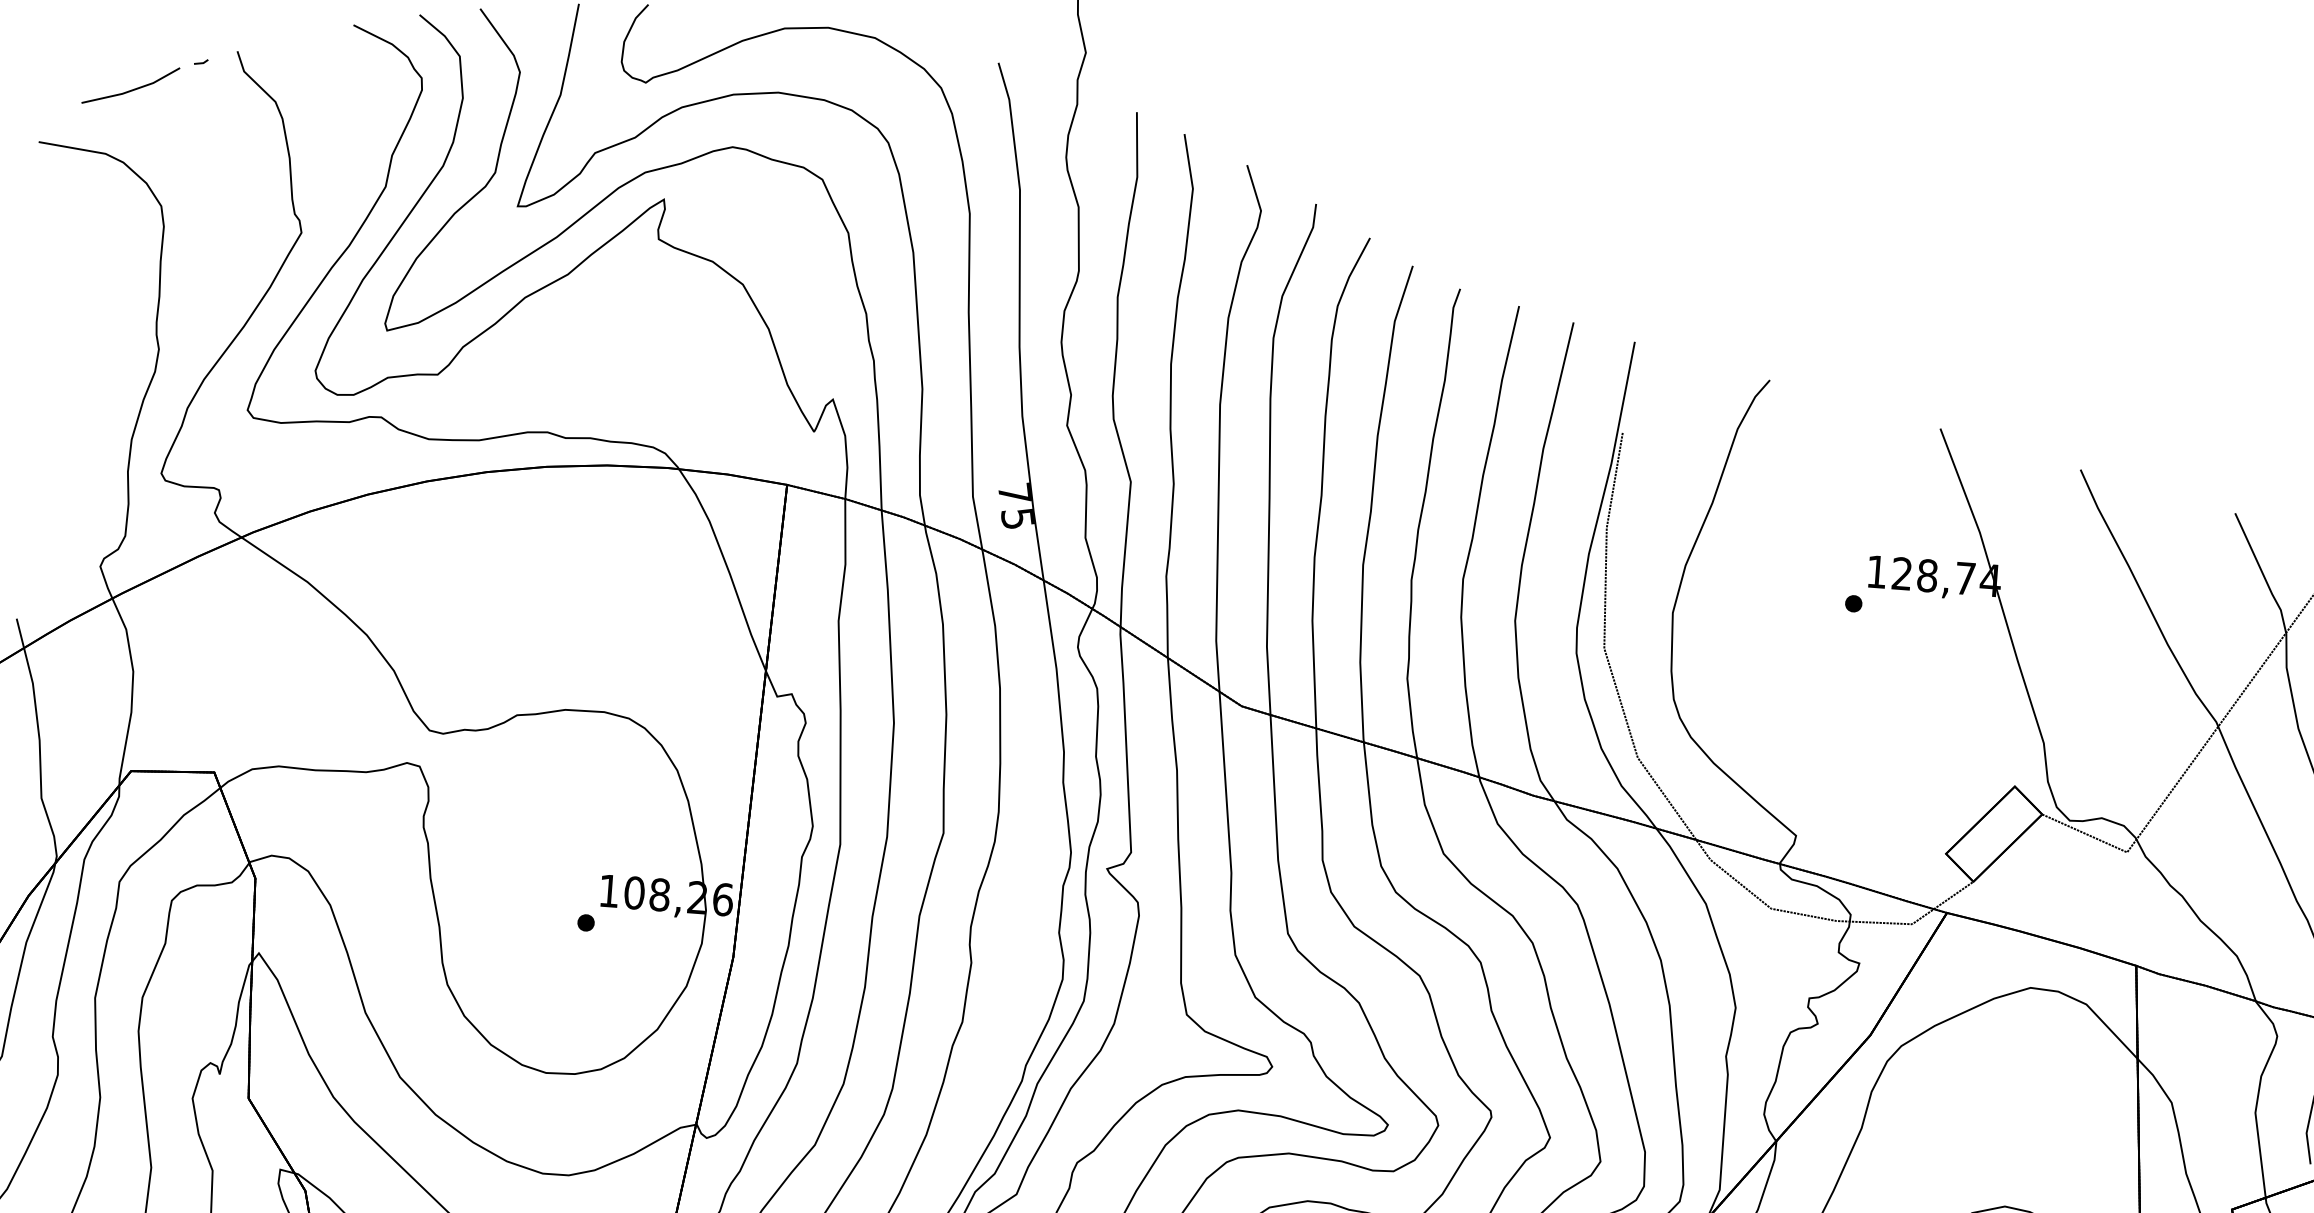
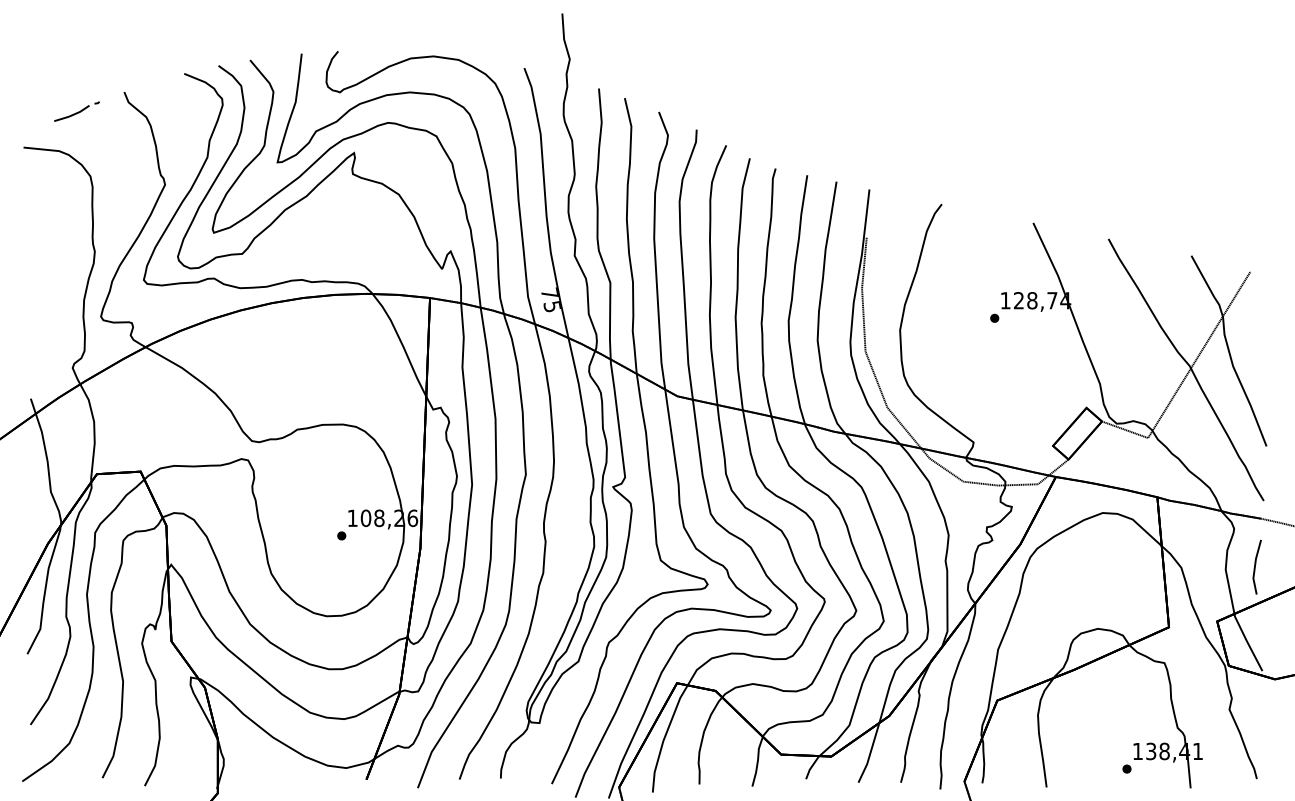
part: (144, 81) -> (76, 111), size x0.7

